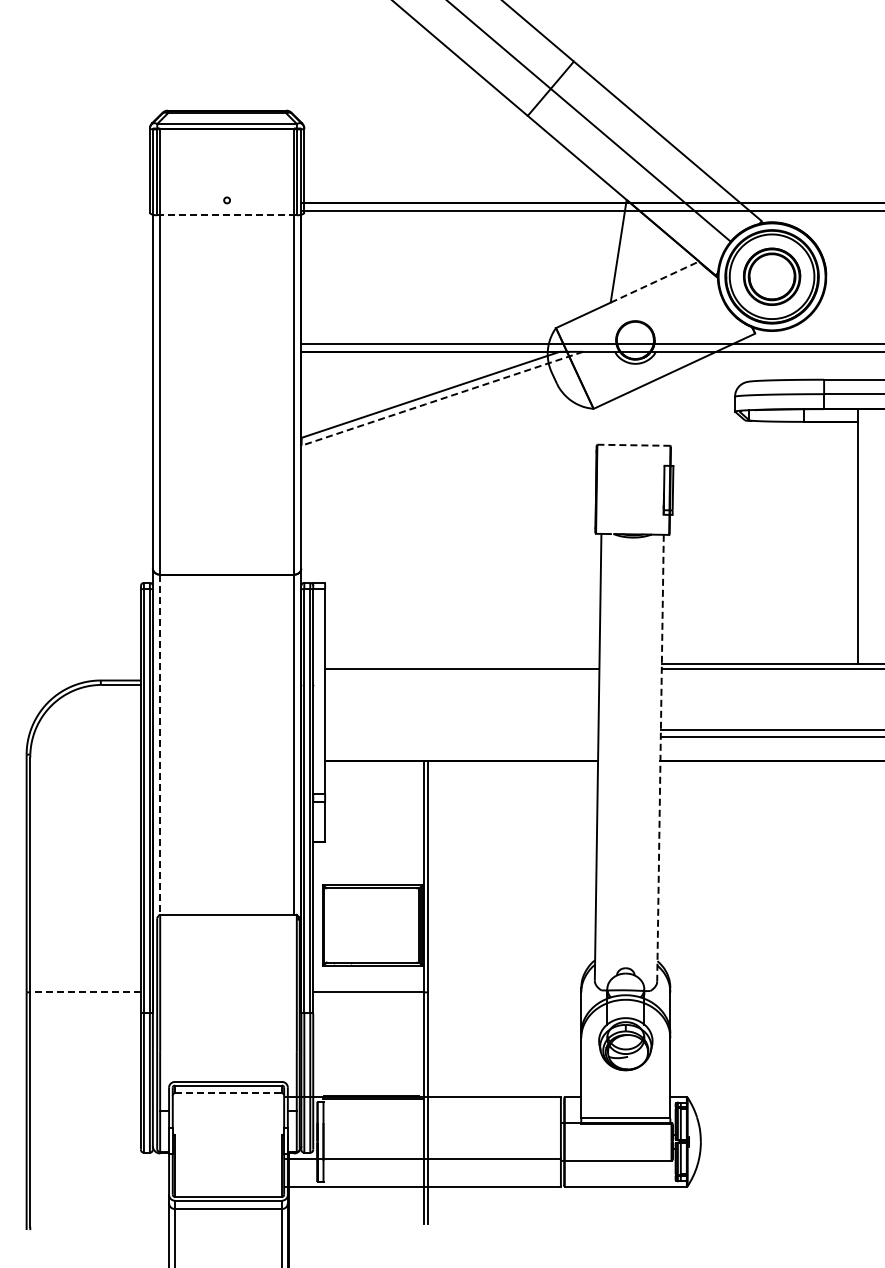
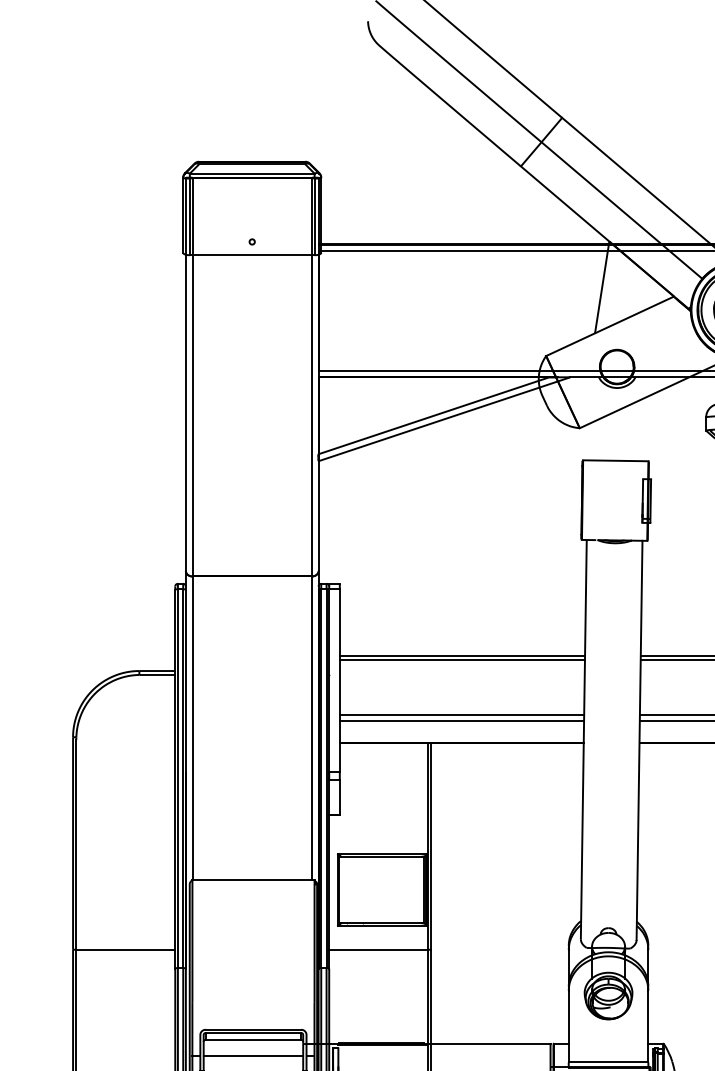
line: (227, 215) -> (252, 255), dashed -> solid
line: (655, 281) -> (635, 314), dashed -> solid
line: (441, 399) -> (443, 419), dashed -> solid
line: (633, 445) -> (615, 460), dashed -> solid
line: (462, 663) -> (462, 655), added
line: (461, 729) -> (461, 714), added
line: (461, 736) -> (461, 721), added
line: (160, 745) -> (192, 729), dashed -> solid
line: (660, 758) -> (639, 740), dashed -> solid
line: (85, 992) -> (125, 949), dashed -> solid
line: (228, 1093) -> (253, 1040), dashed -> solid
line: (228, 1111) -> (253, 1056), added

